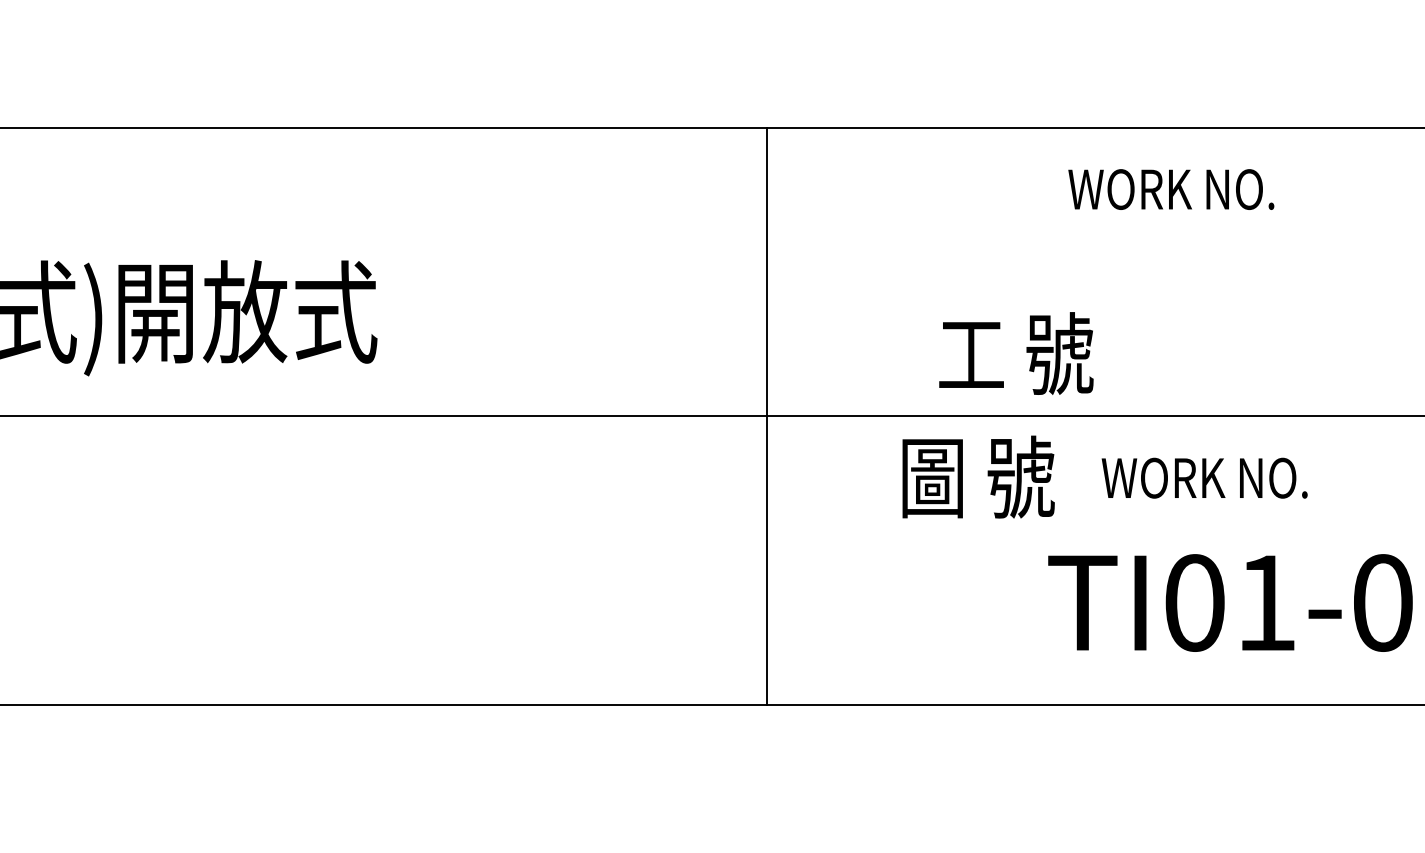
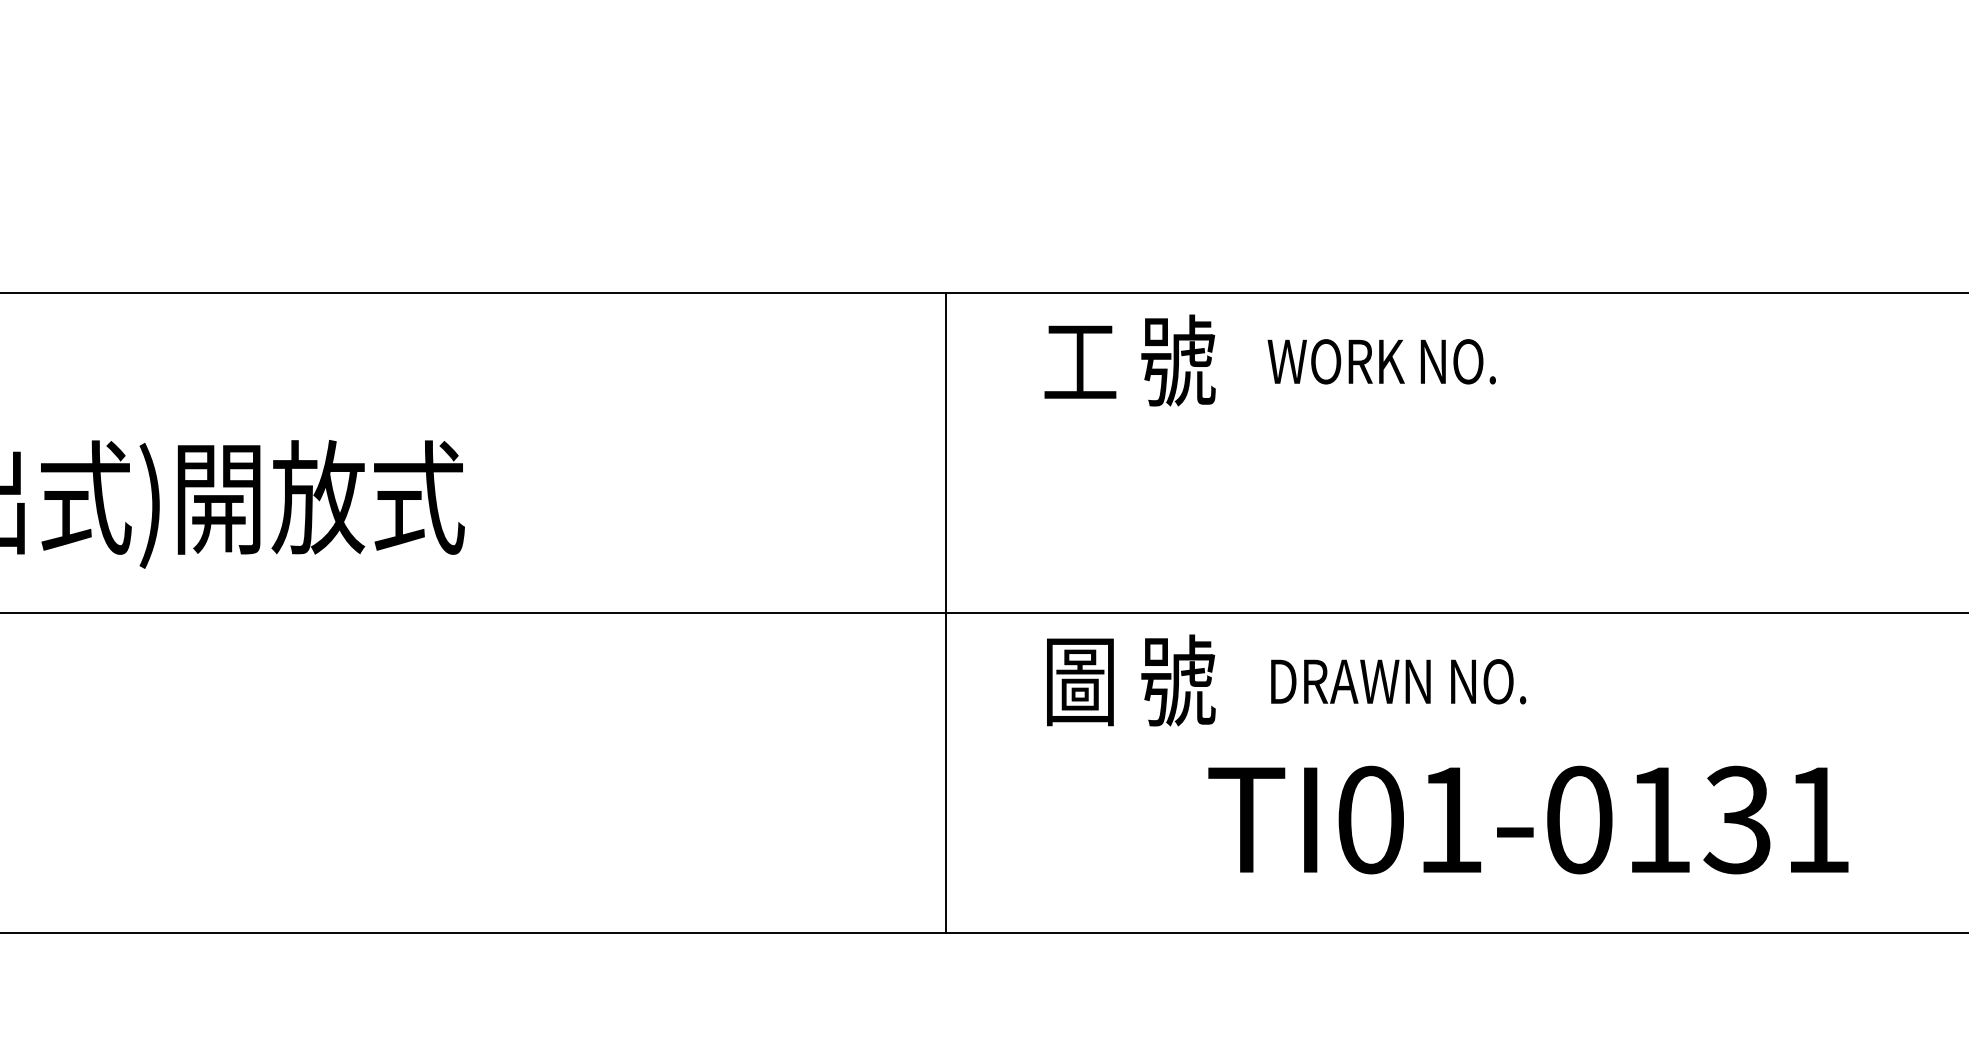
text: (1171, 189) -> (1381, 361), moved
text: (1015, 353) -> (1129, 360), moved
line: (766, 416) -> (946, 613), moved
text: (1217, 478) -> (1396, 681), WORK NO. -> DRAWN NO.

